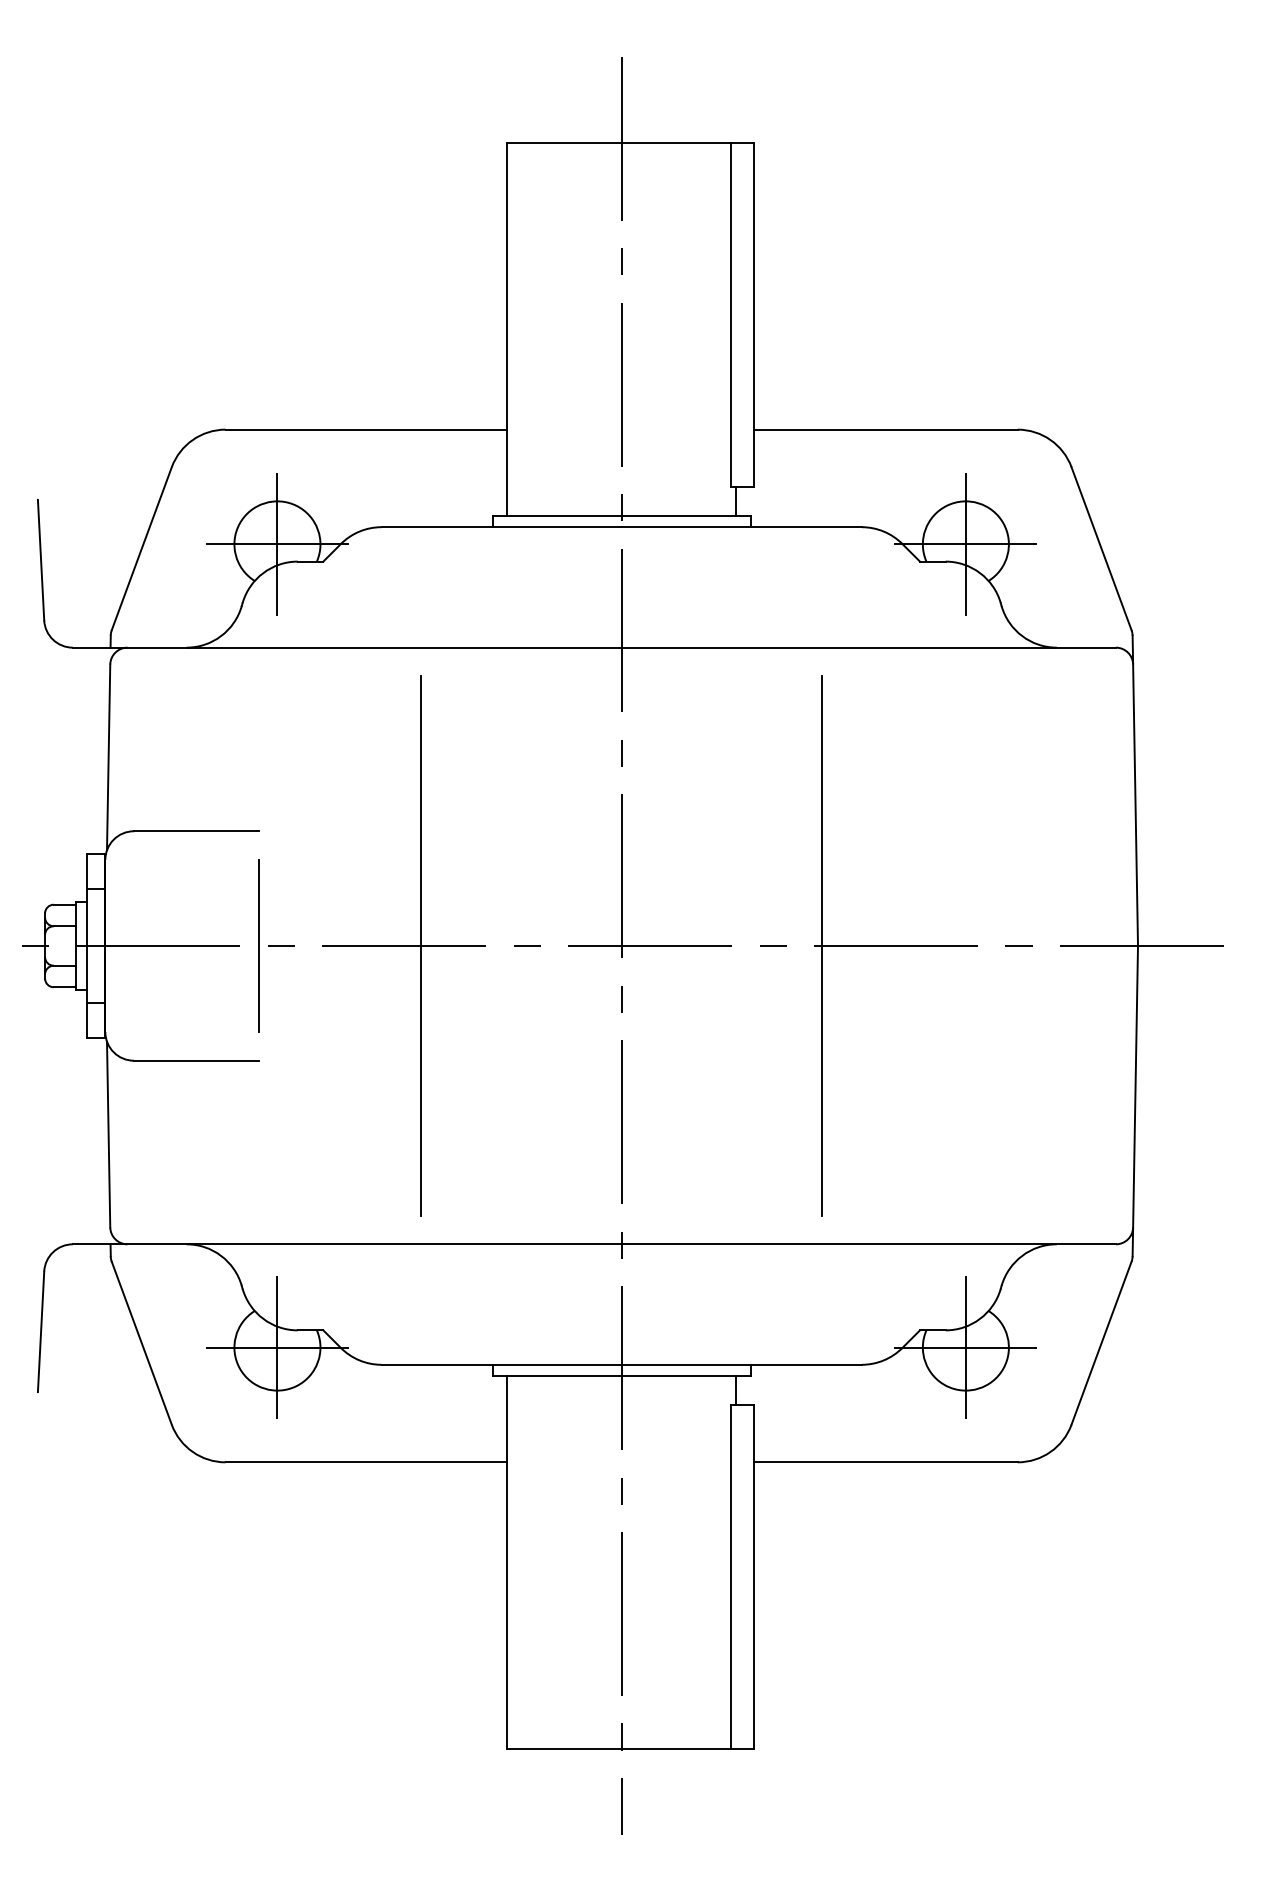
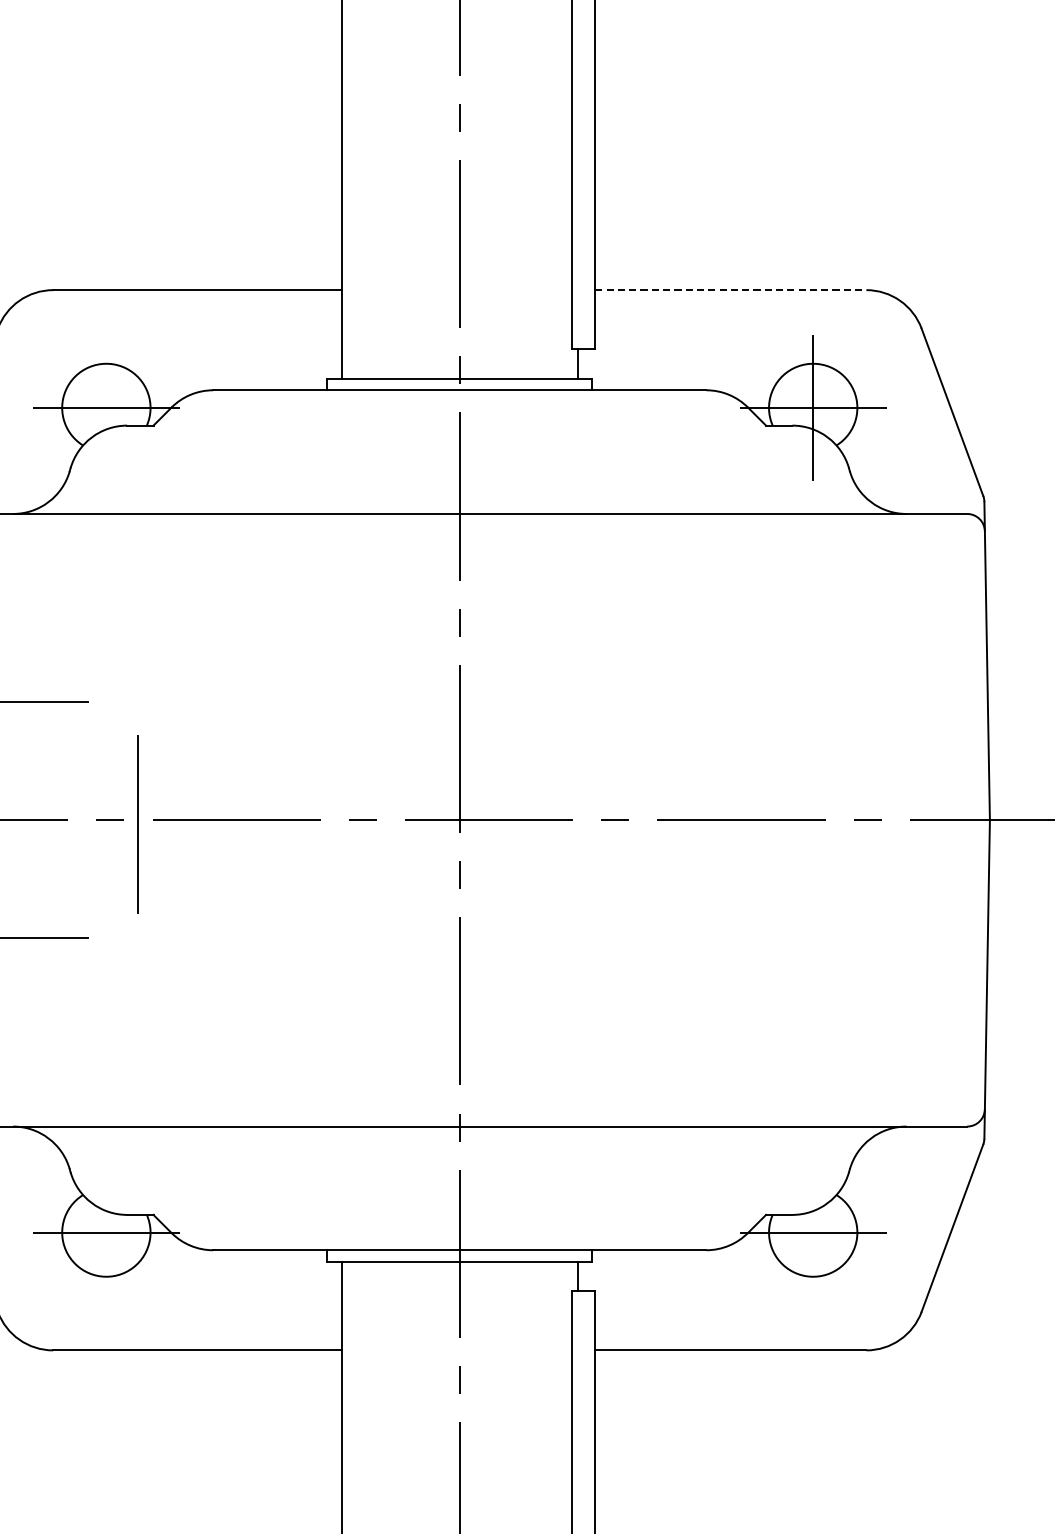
line: (886, 429) -> (731, 289), solid -> dashed
line: (277, 543) -> (106, 407), removed
line: (258, 945) -> (137, 823), moved
line: (420, 945) -> (253, 819), removed
line: (822, 945) -> (665, 819), removed
line: (277, 1347) -> (106, 1232), removed
line: (965, 1347) -> (812, 1232), removed

